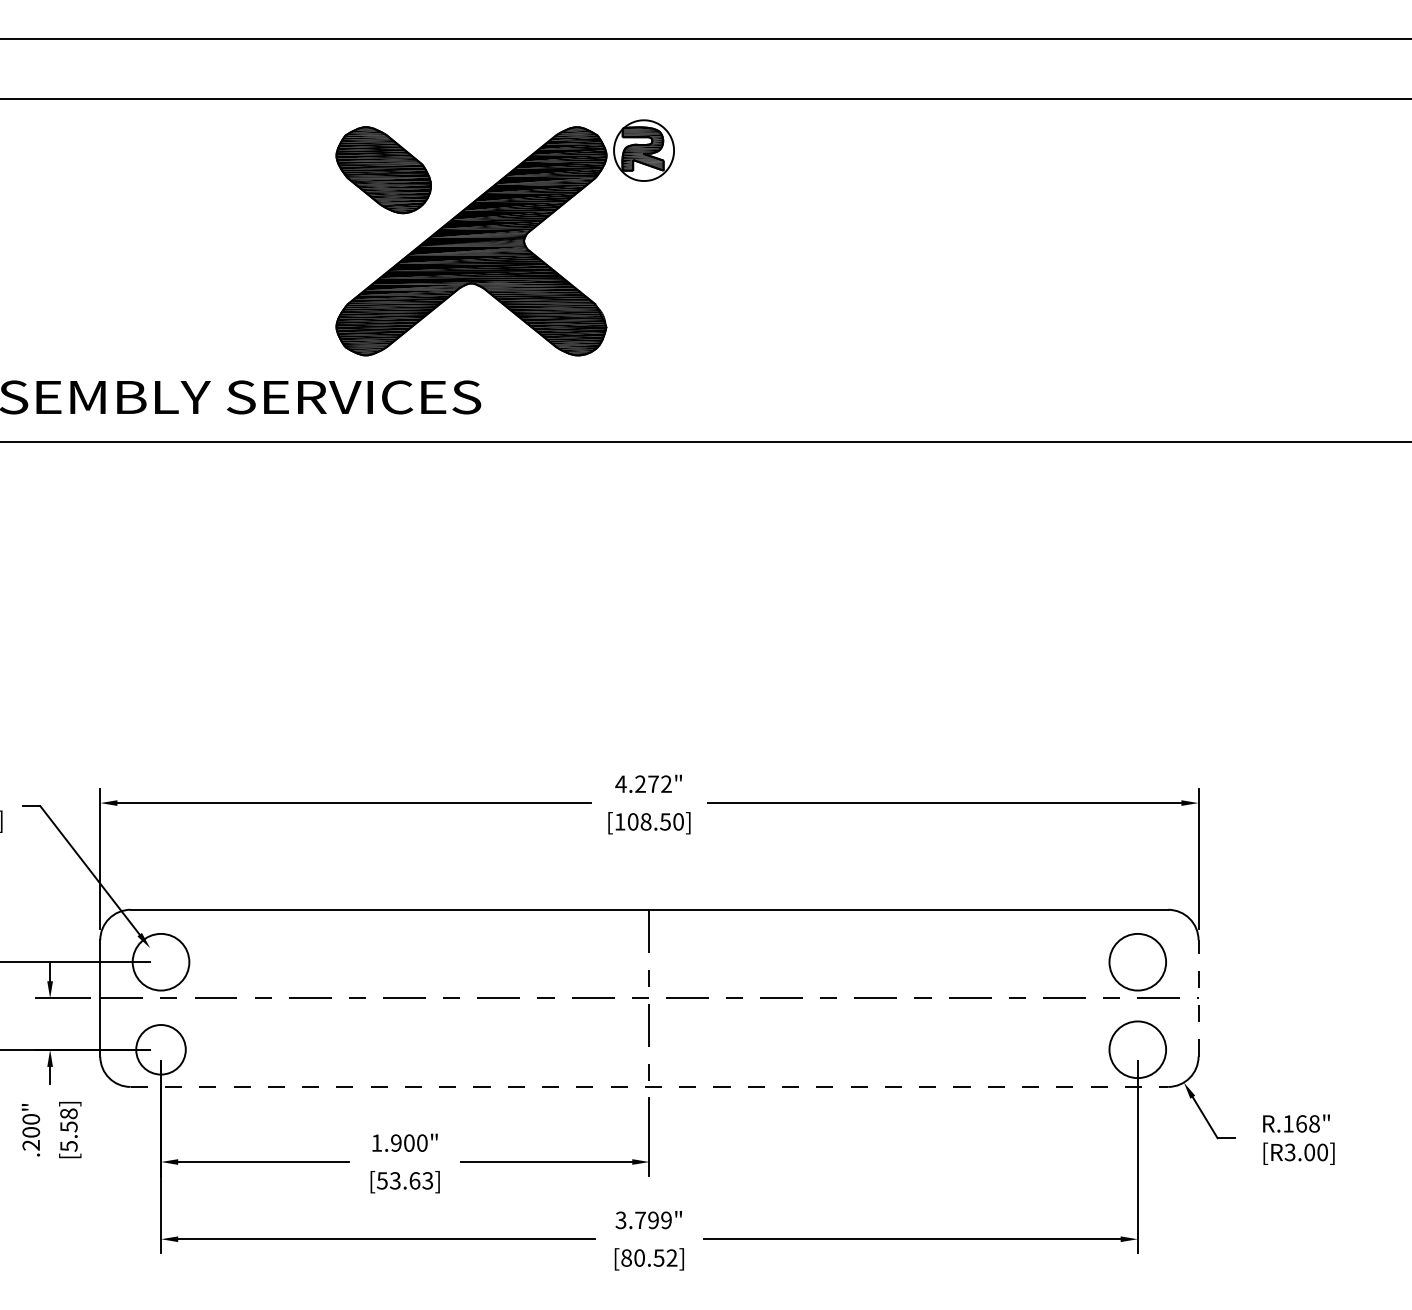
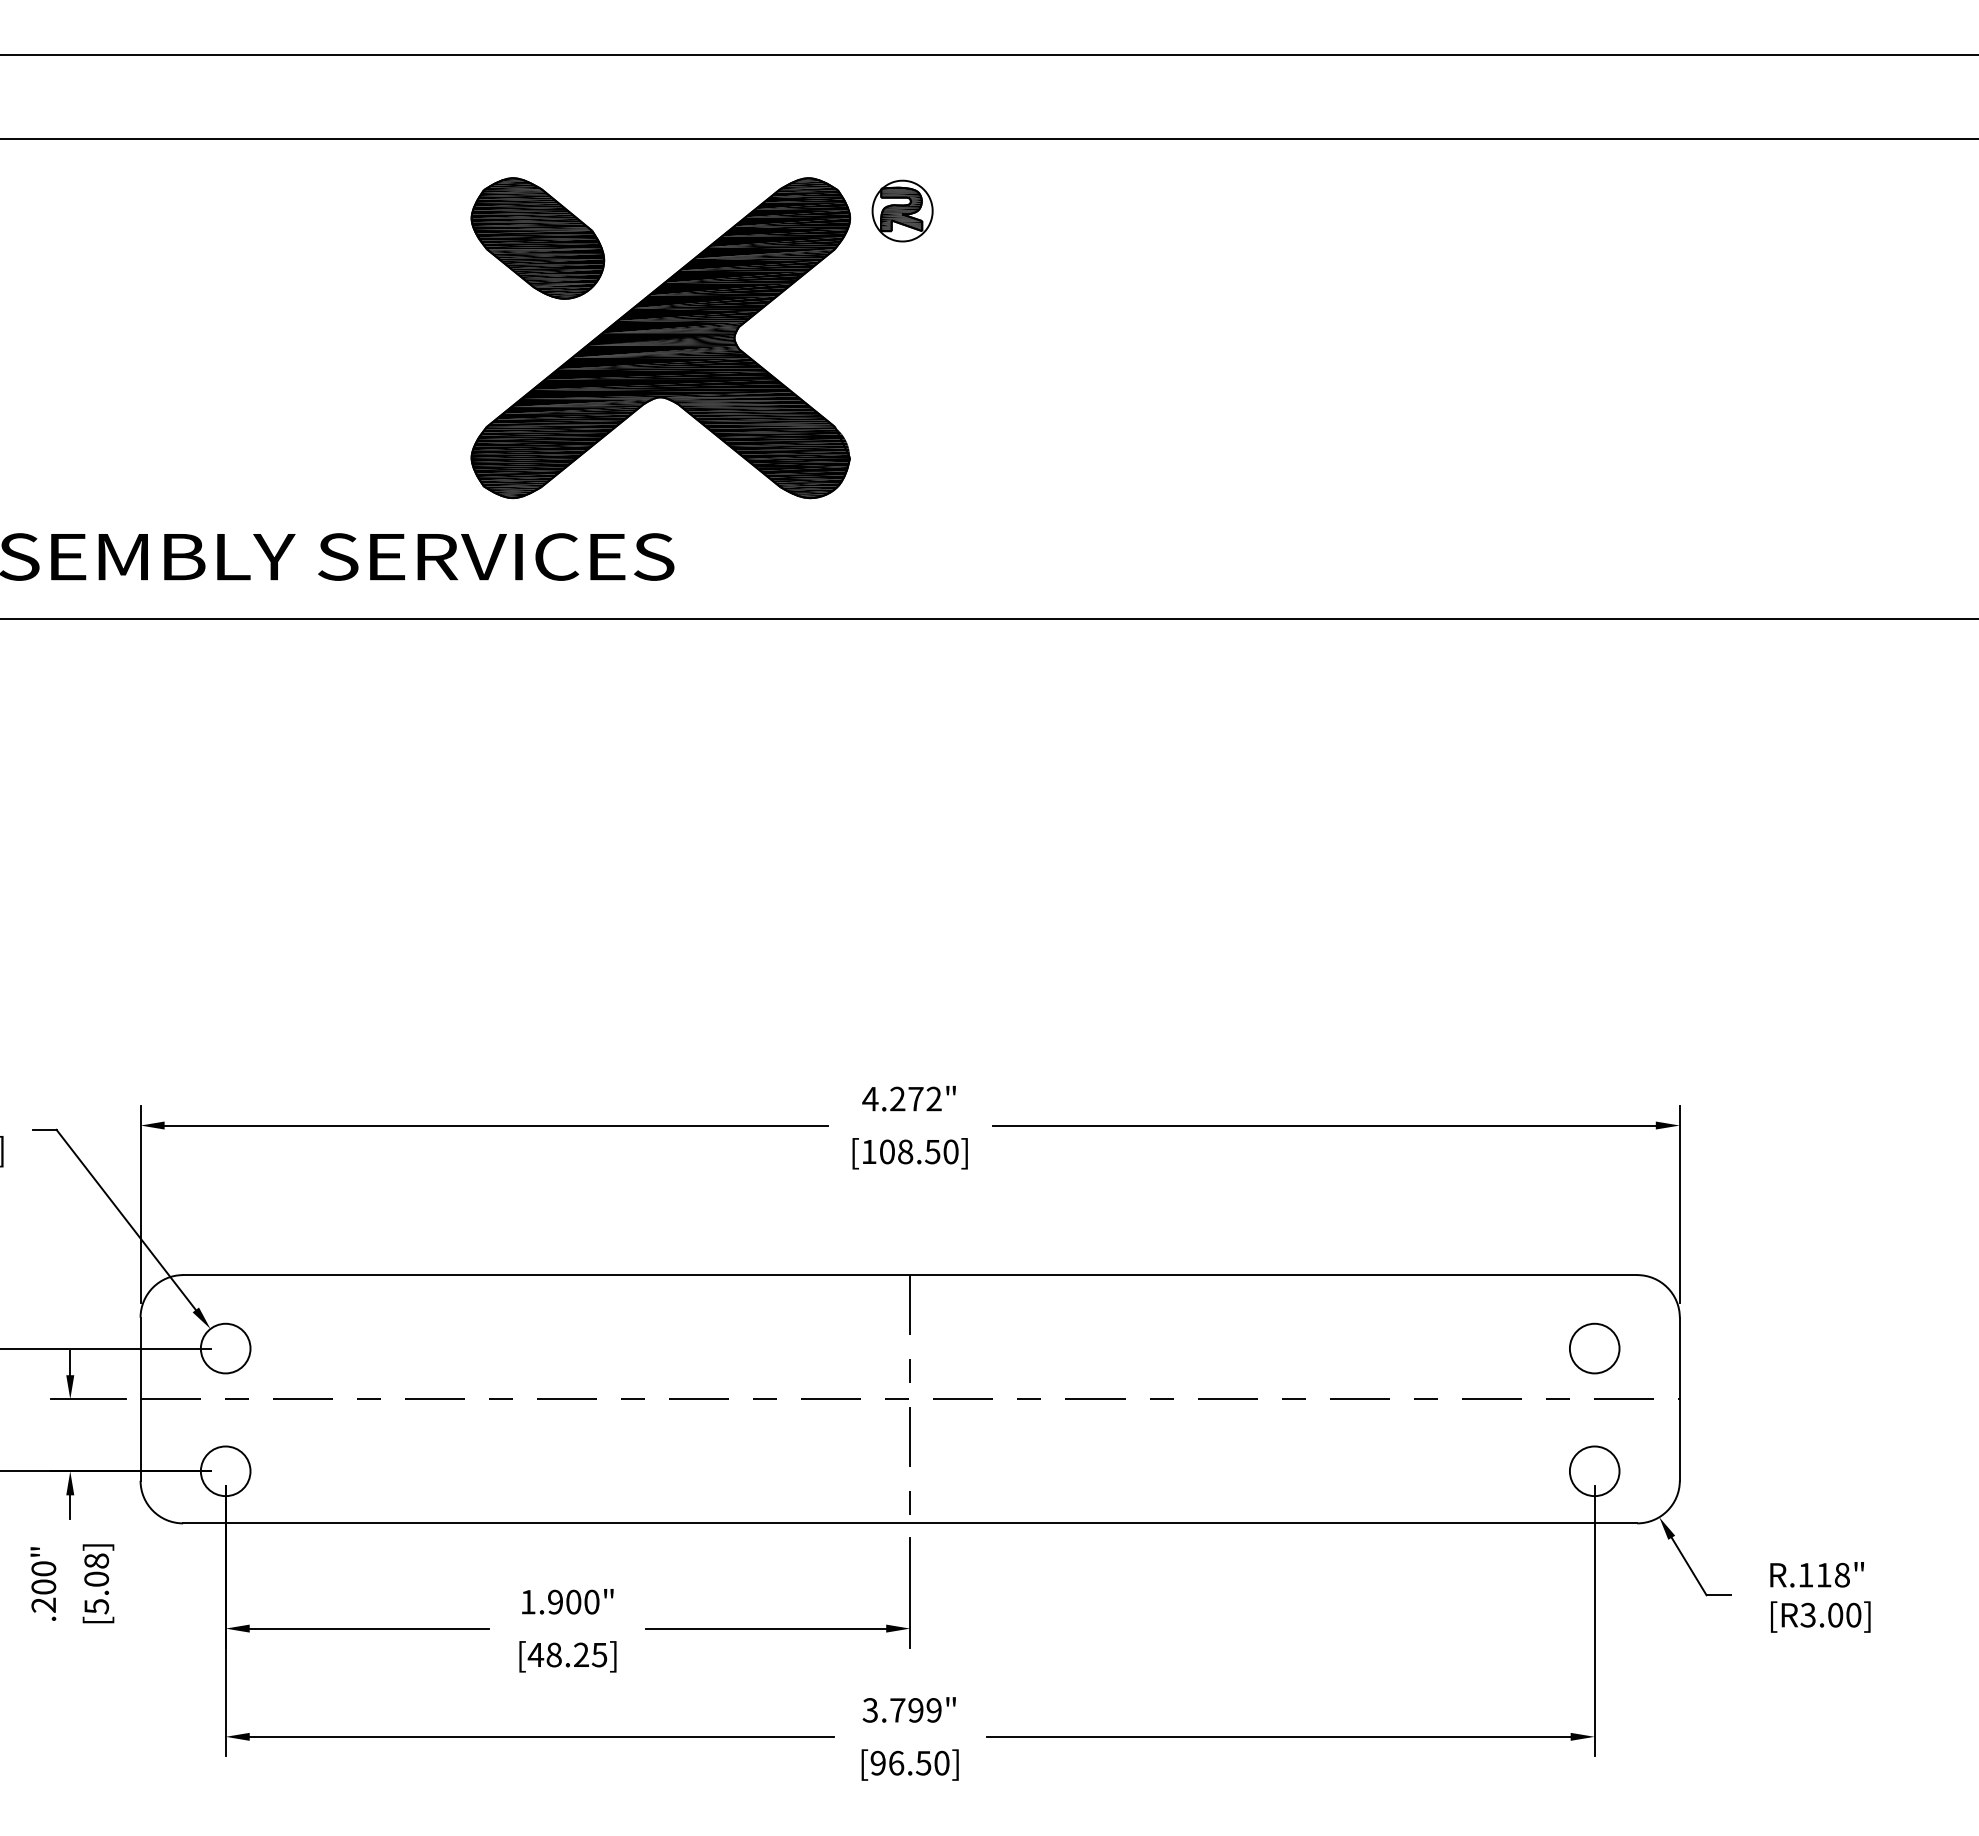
part: (643, 150) -> (902, 210), size x0.71
circle: (160, 962) -> (225, 1348), size x0.62
circle: (1137, 962) -> (1594, 1348), size x0.62
line: (1198, 998) -> (1679, 1399), dashed -> solid
circle: (160, 1049) -> (225, 1471), size x0.71
circle: (1137, 1049) -> (1594, 1471), size x0.62
line: (649, 1087) -> (910, 1523), dashed -> solid
text: (1301, 1123) -> (1824, 1574), R.168" -> R.118"
text: (68, 1126) -> (96, 1579), [5.58] -> [5.08]
text: (404, 1180) -> (567, 1654), [53.63] -> [48.25]
text: (648, 1257) -> (909, 1762), [80.52] -> [96.50]

